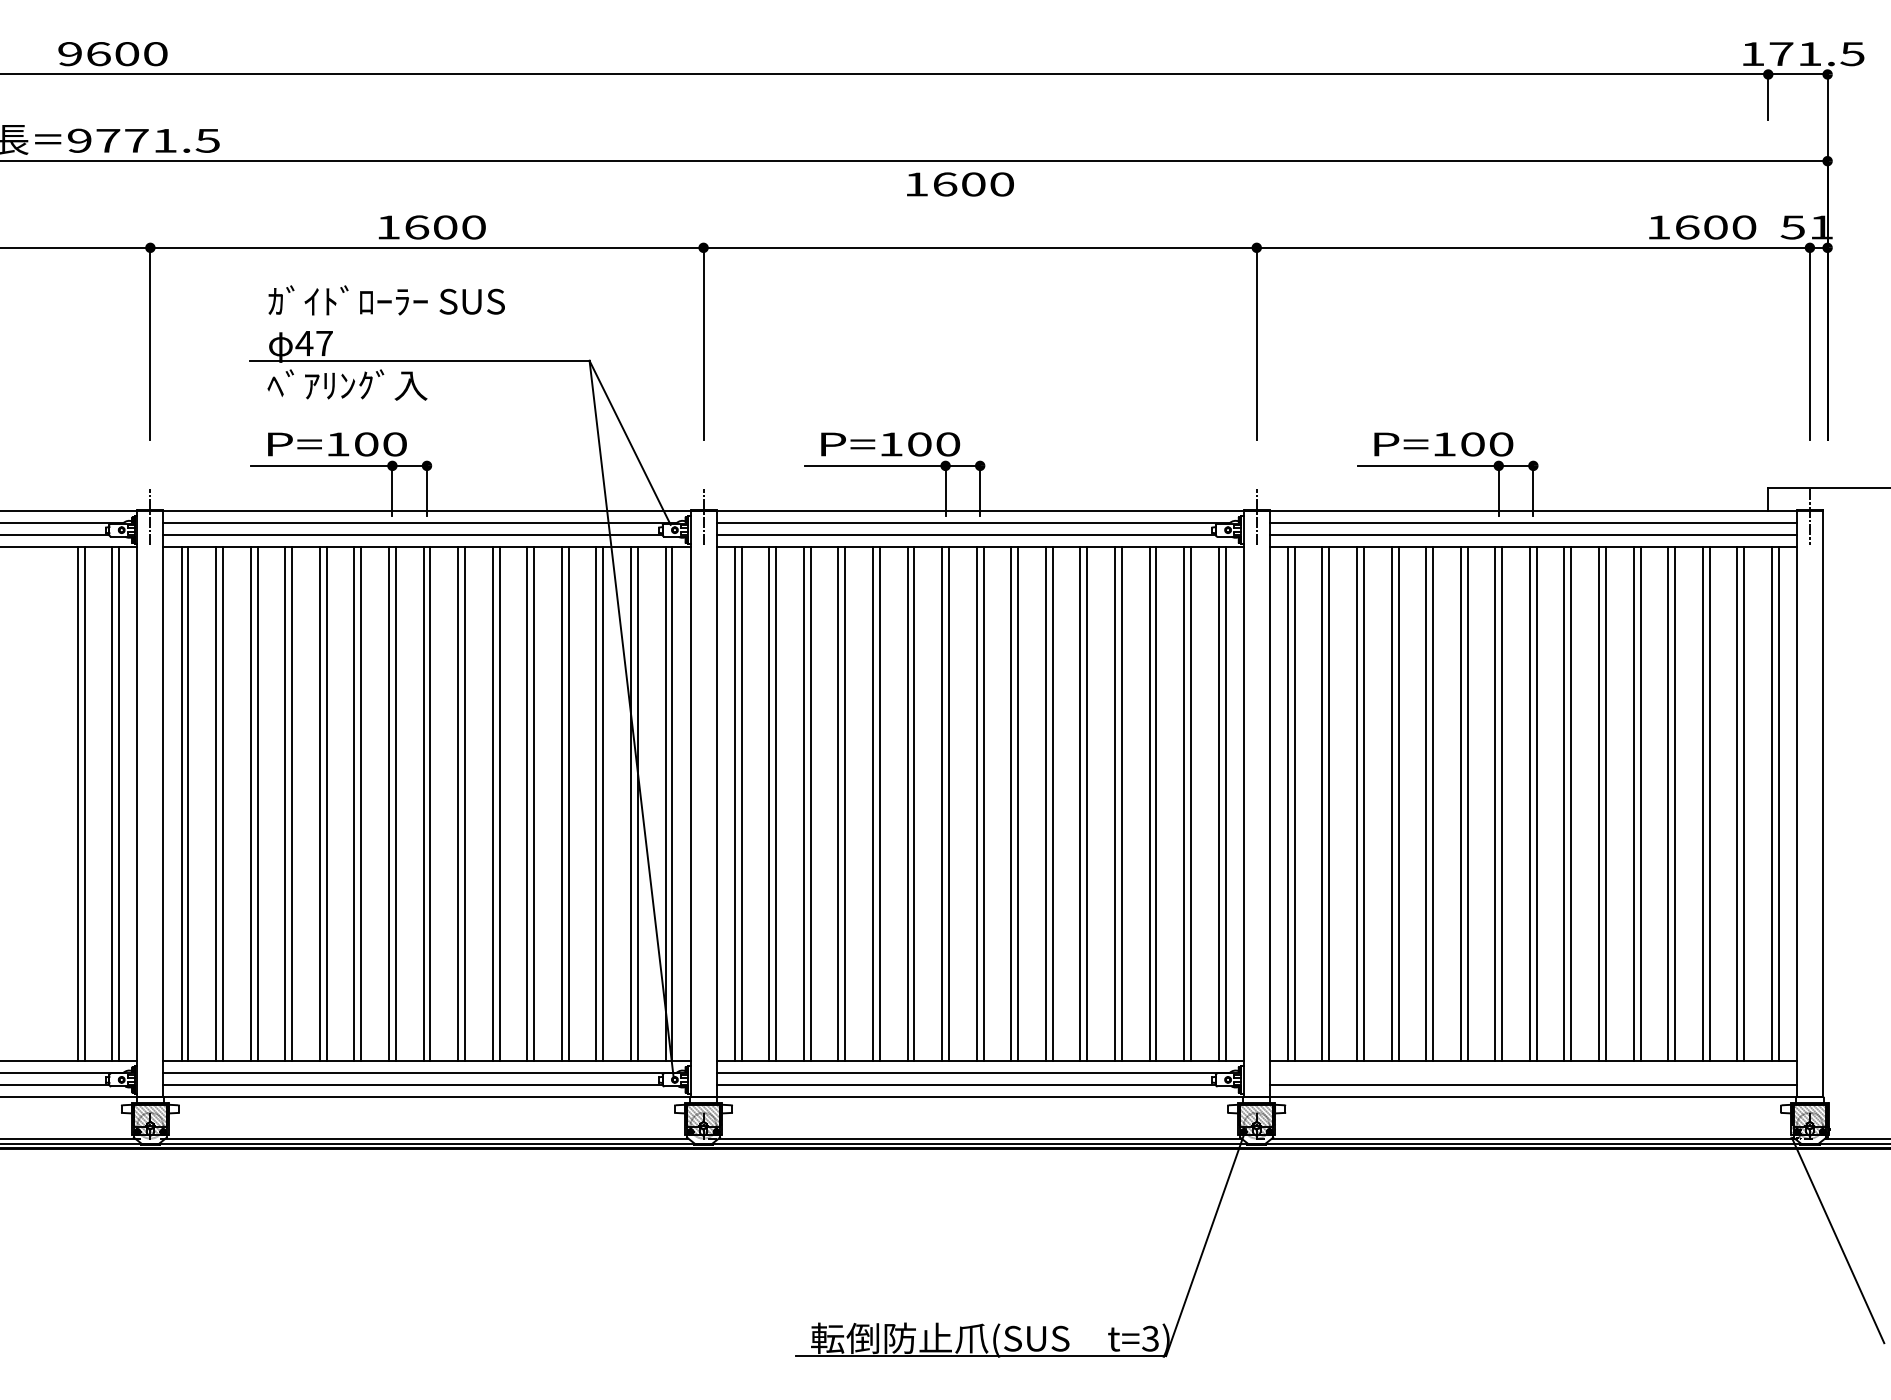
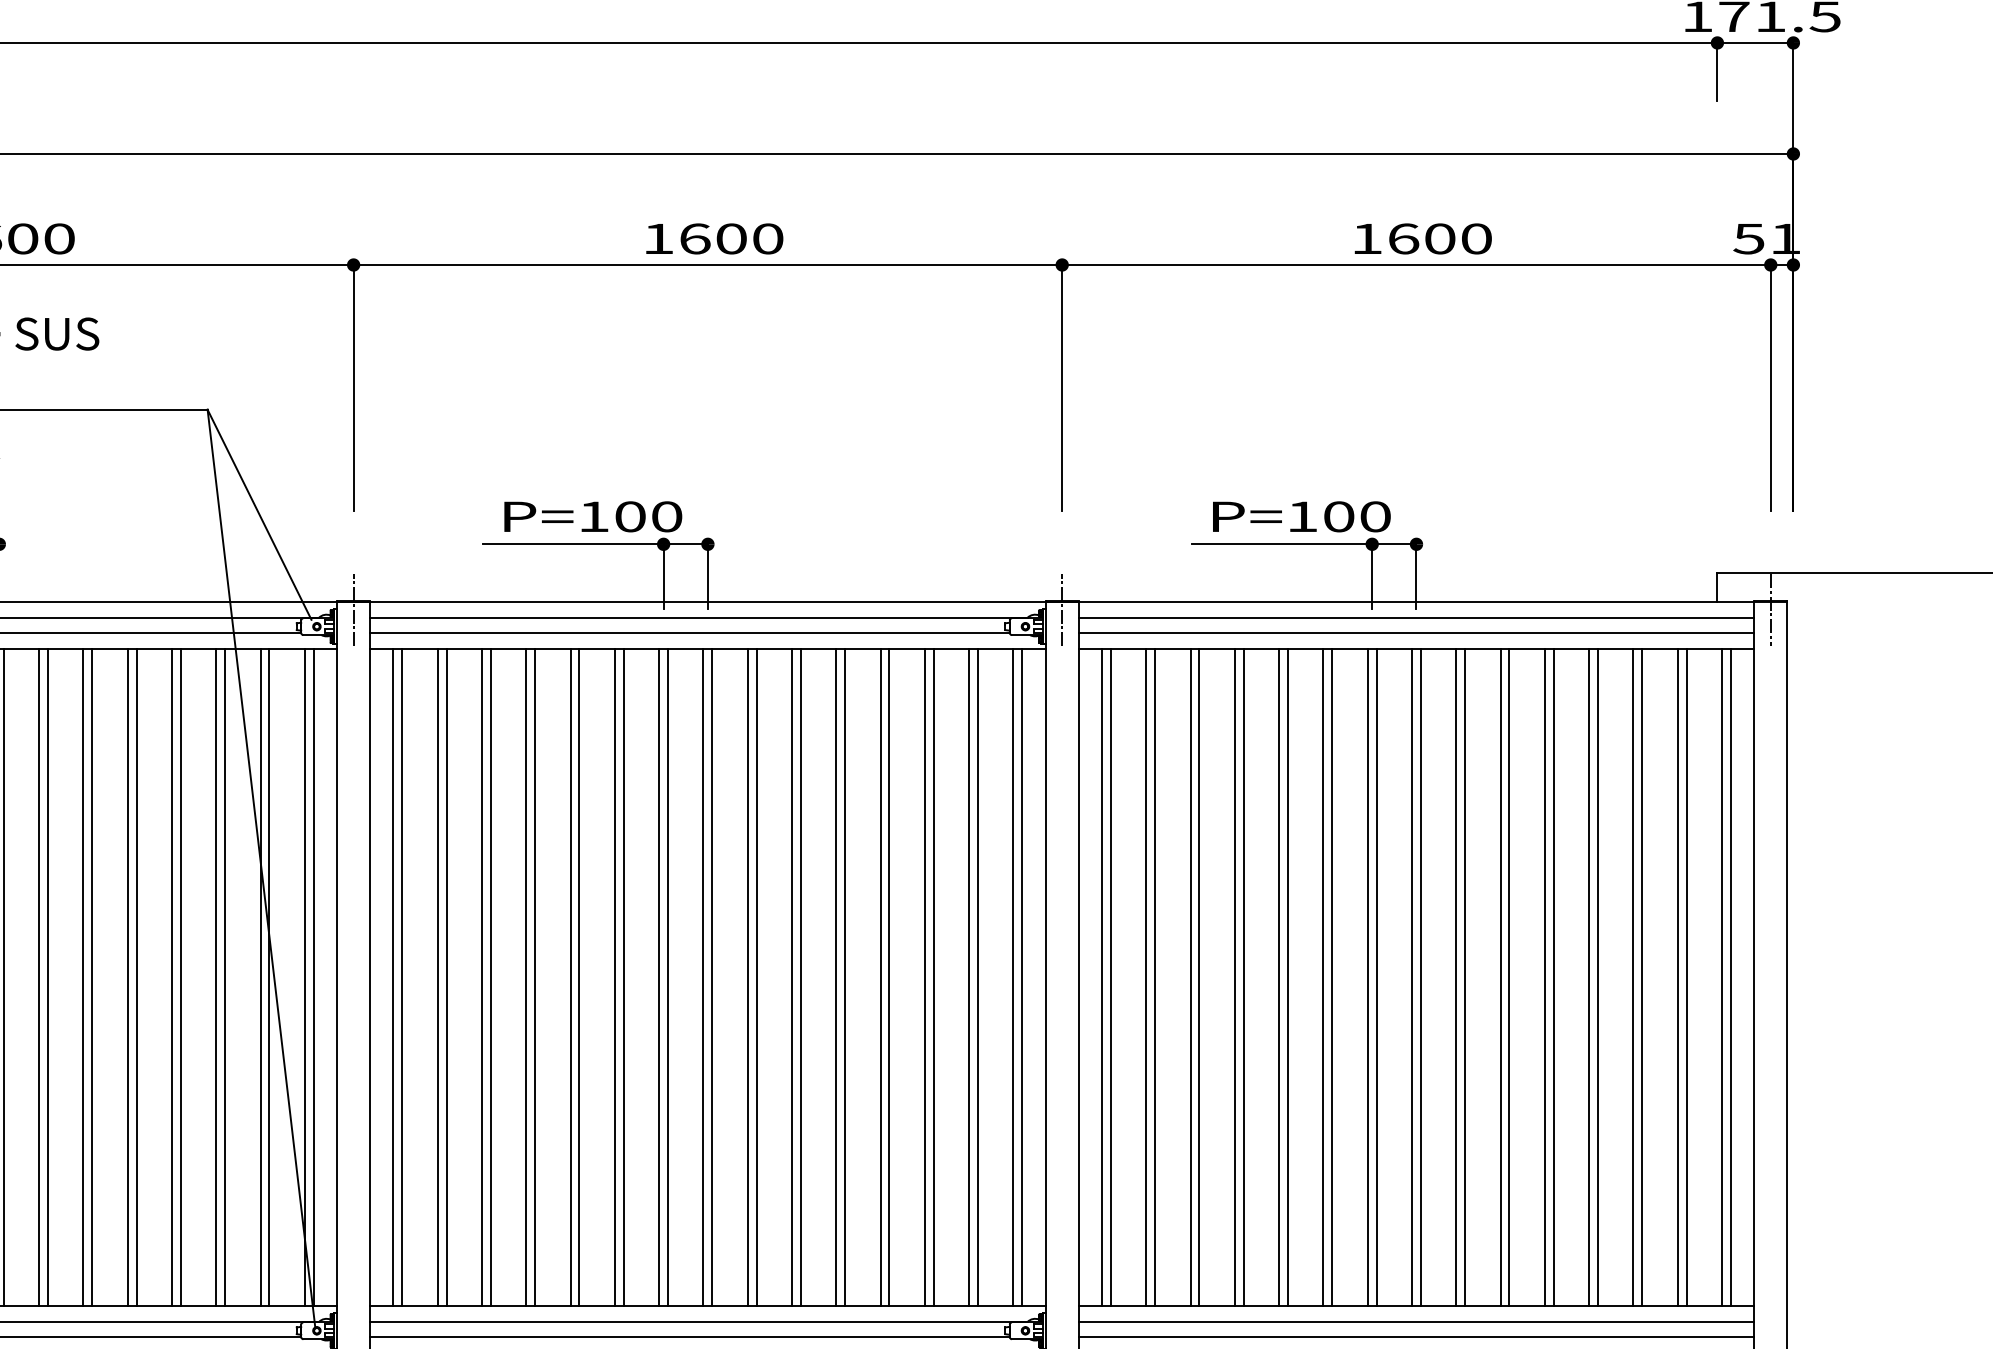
text: (960, 184) -> (714, 238), moved
text: (1702, 227) -> (1423, 238), moved
line: (1532, 1073) -> (1415, 1322), added

